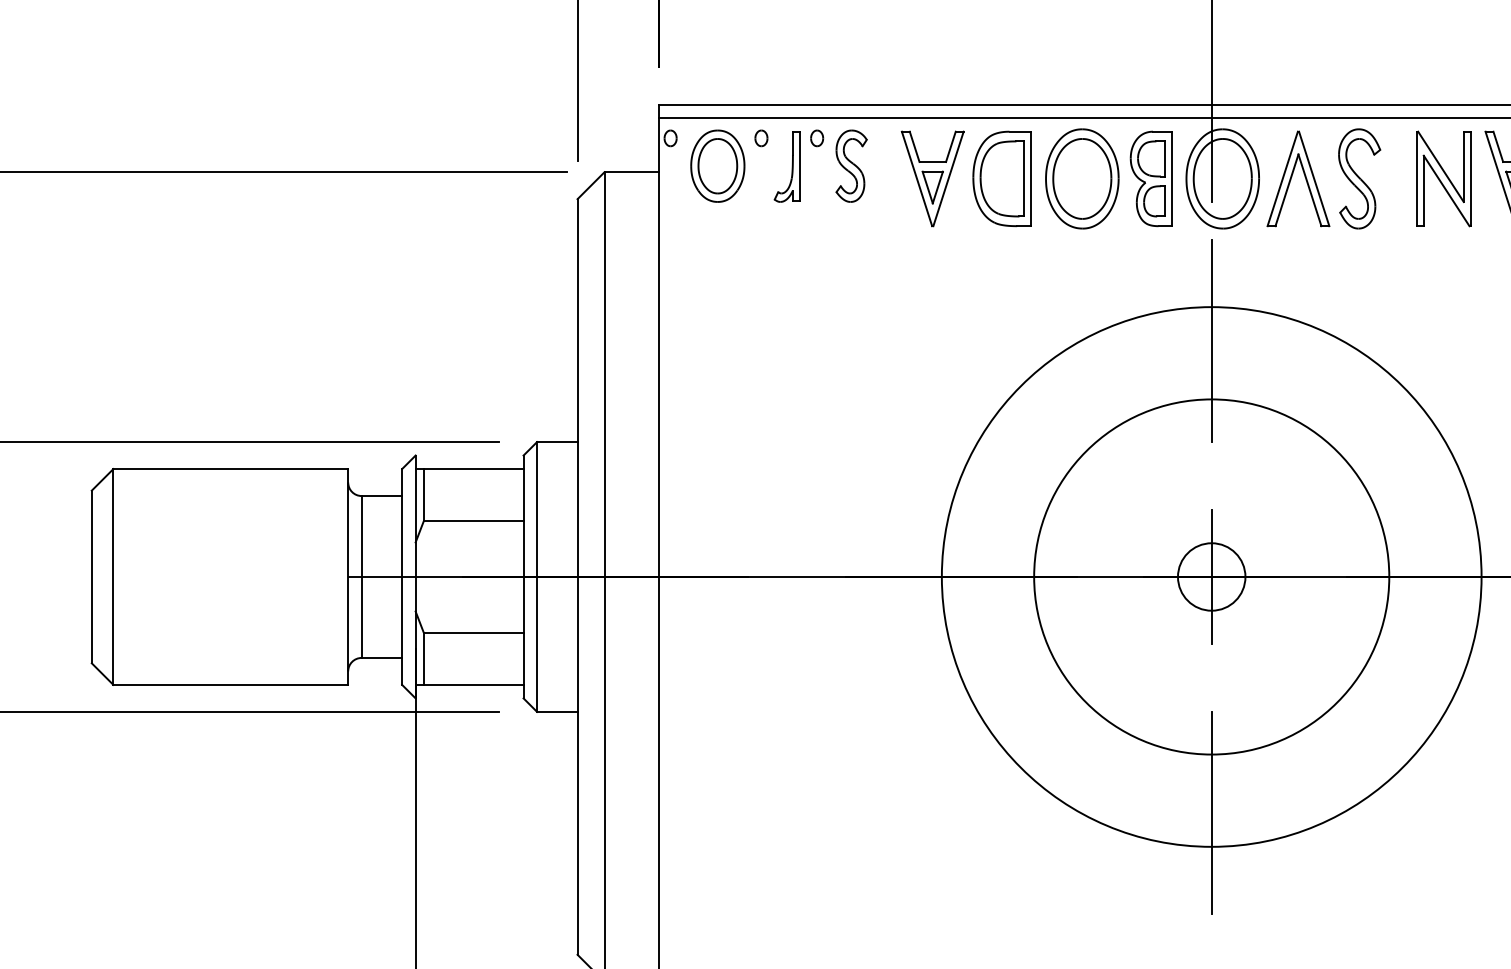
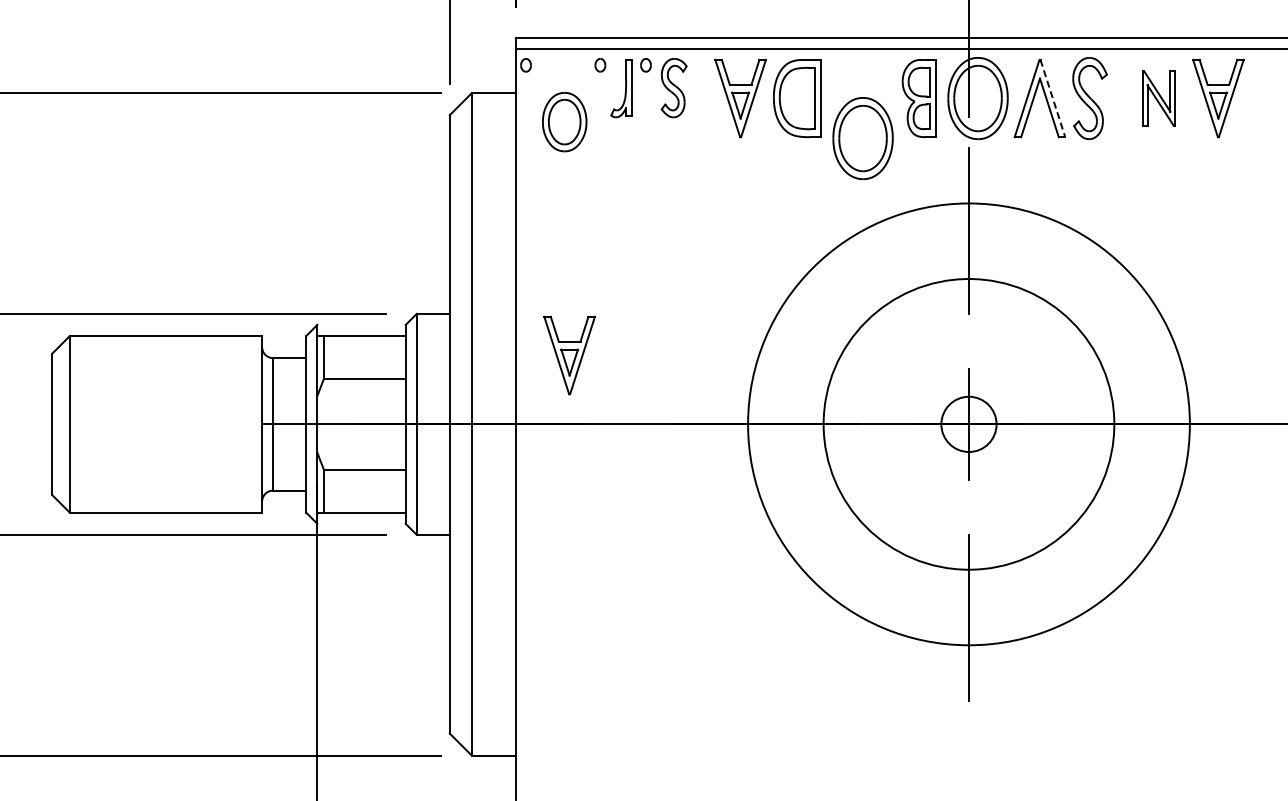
part: (717, 166) -> (564, 122), moved
part: (1081, 178) -> (862, 138), moved
line: (1313, 178) -> (1052, 98), solid -> dashed
part: (1443, 178) -> (1158, 98), size x0.7
part: (723, 492) -> (569, 355), added

